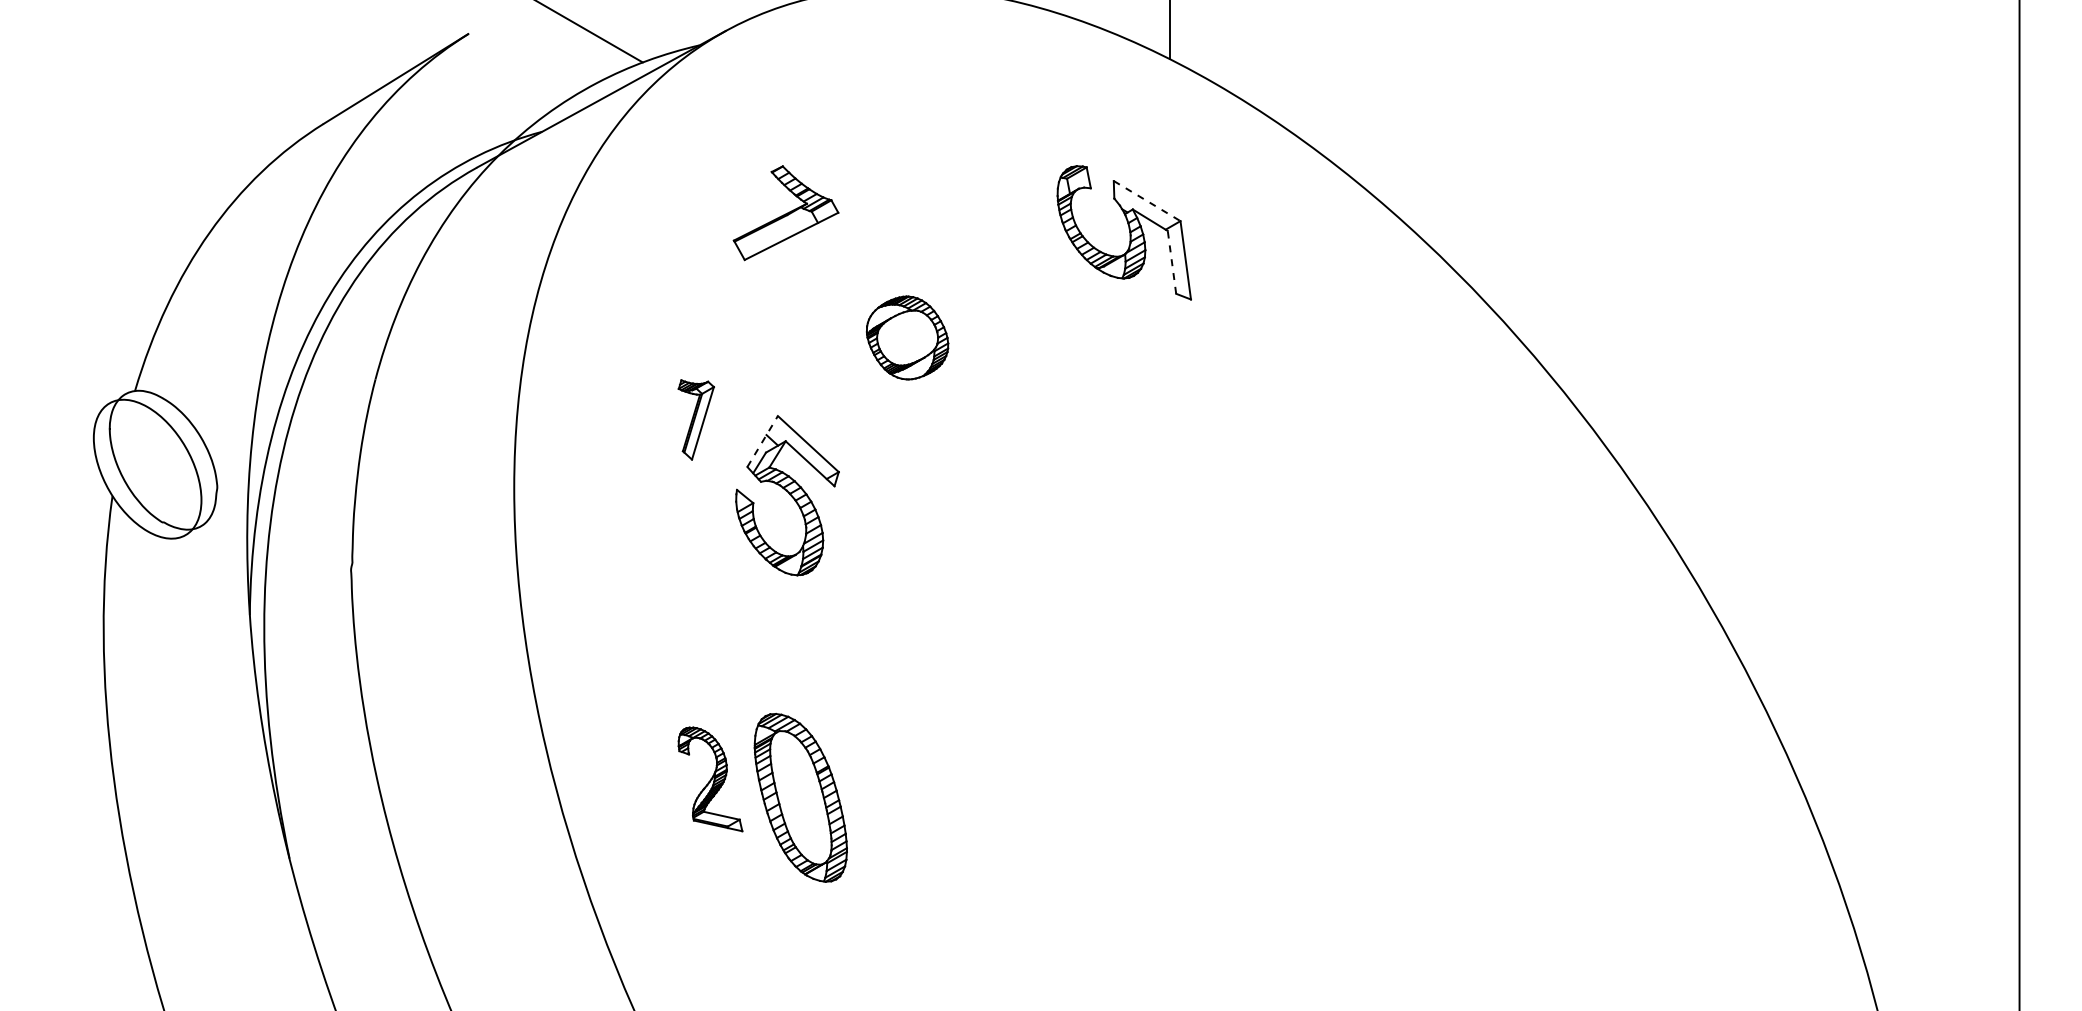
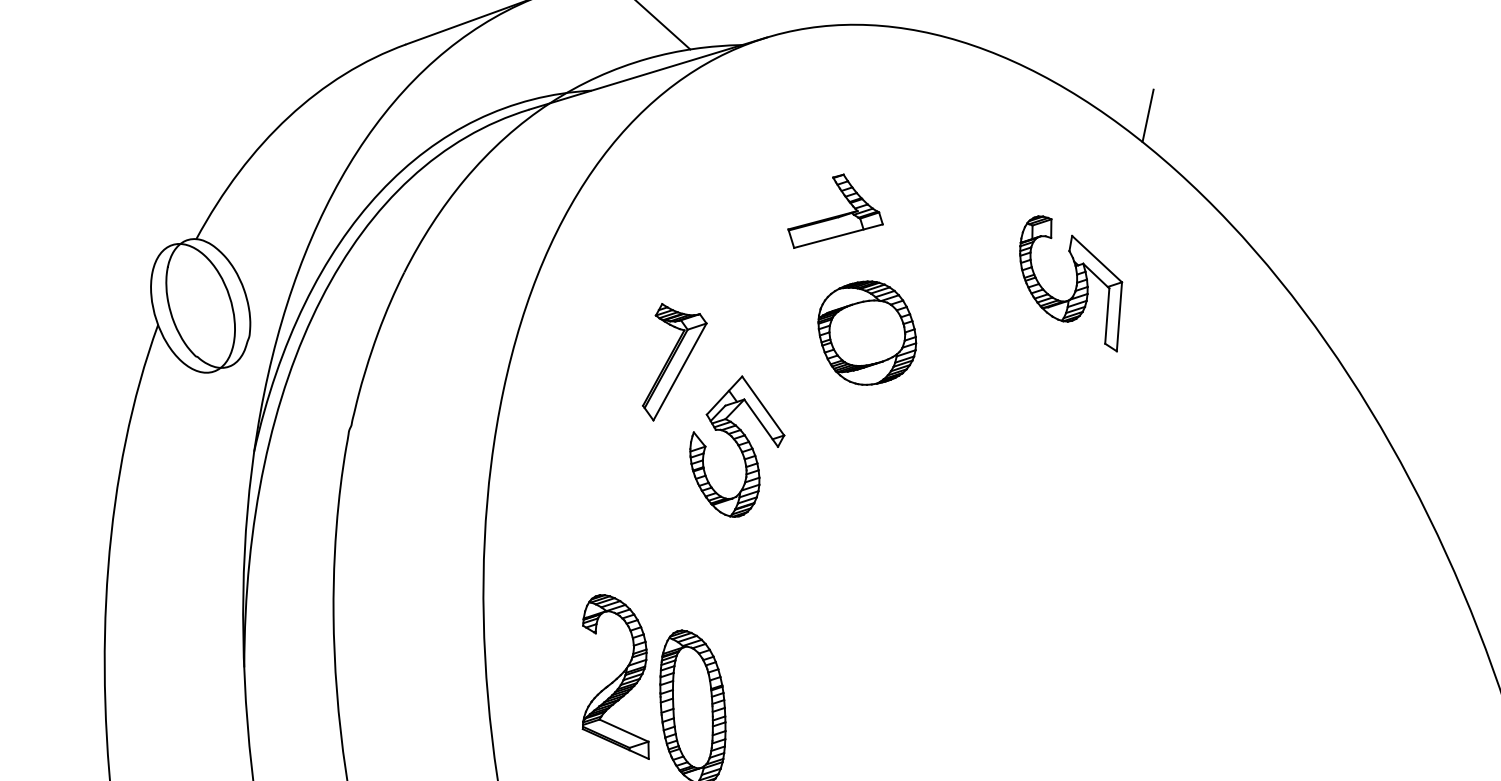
line: (1147, 201) -> (1097, 259), dashed -> solid
part: (785, 213) -> (837, 215), moved
line: (1171, 262) -> (1106, 316), dashed -> solid
part: (907, 337) -> (867, 332), size x1.43
part: (696, 419) -> (671, 364), size x1.67
line: (762, 441) -> (724, 395), dashed -> solid
part: (710, 779) -> (618, 675), size x1.67

